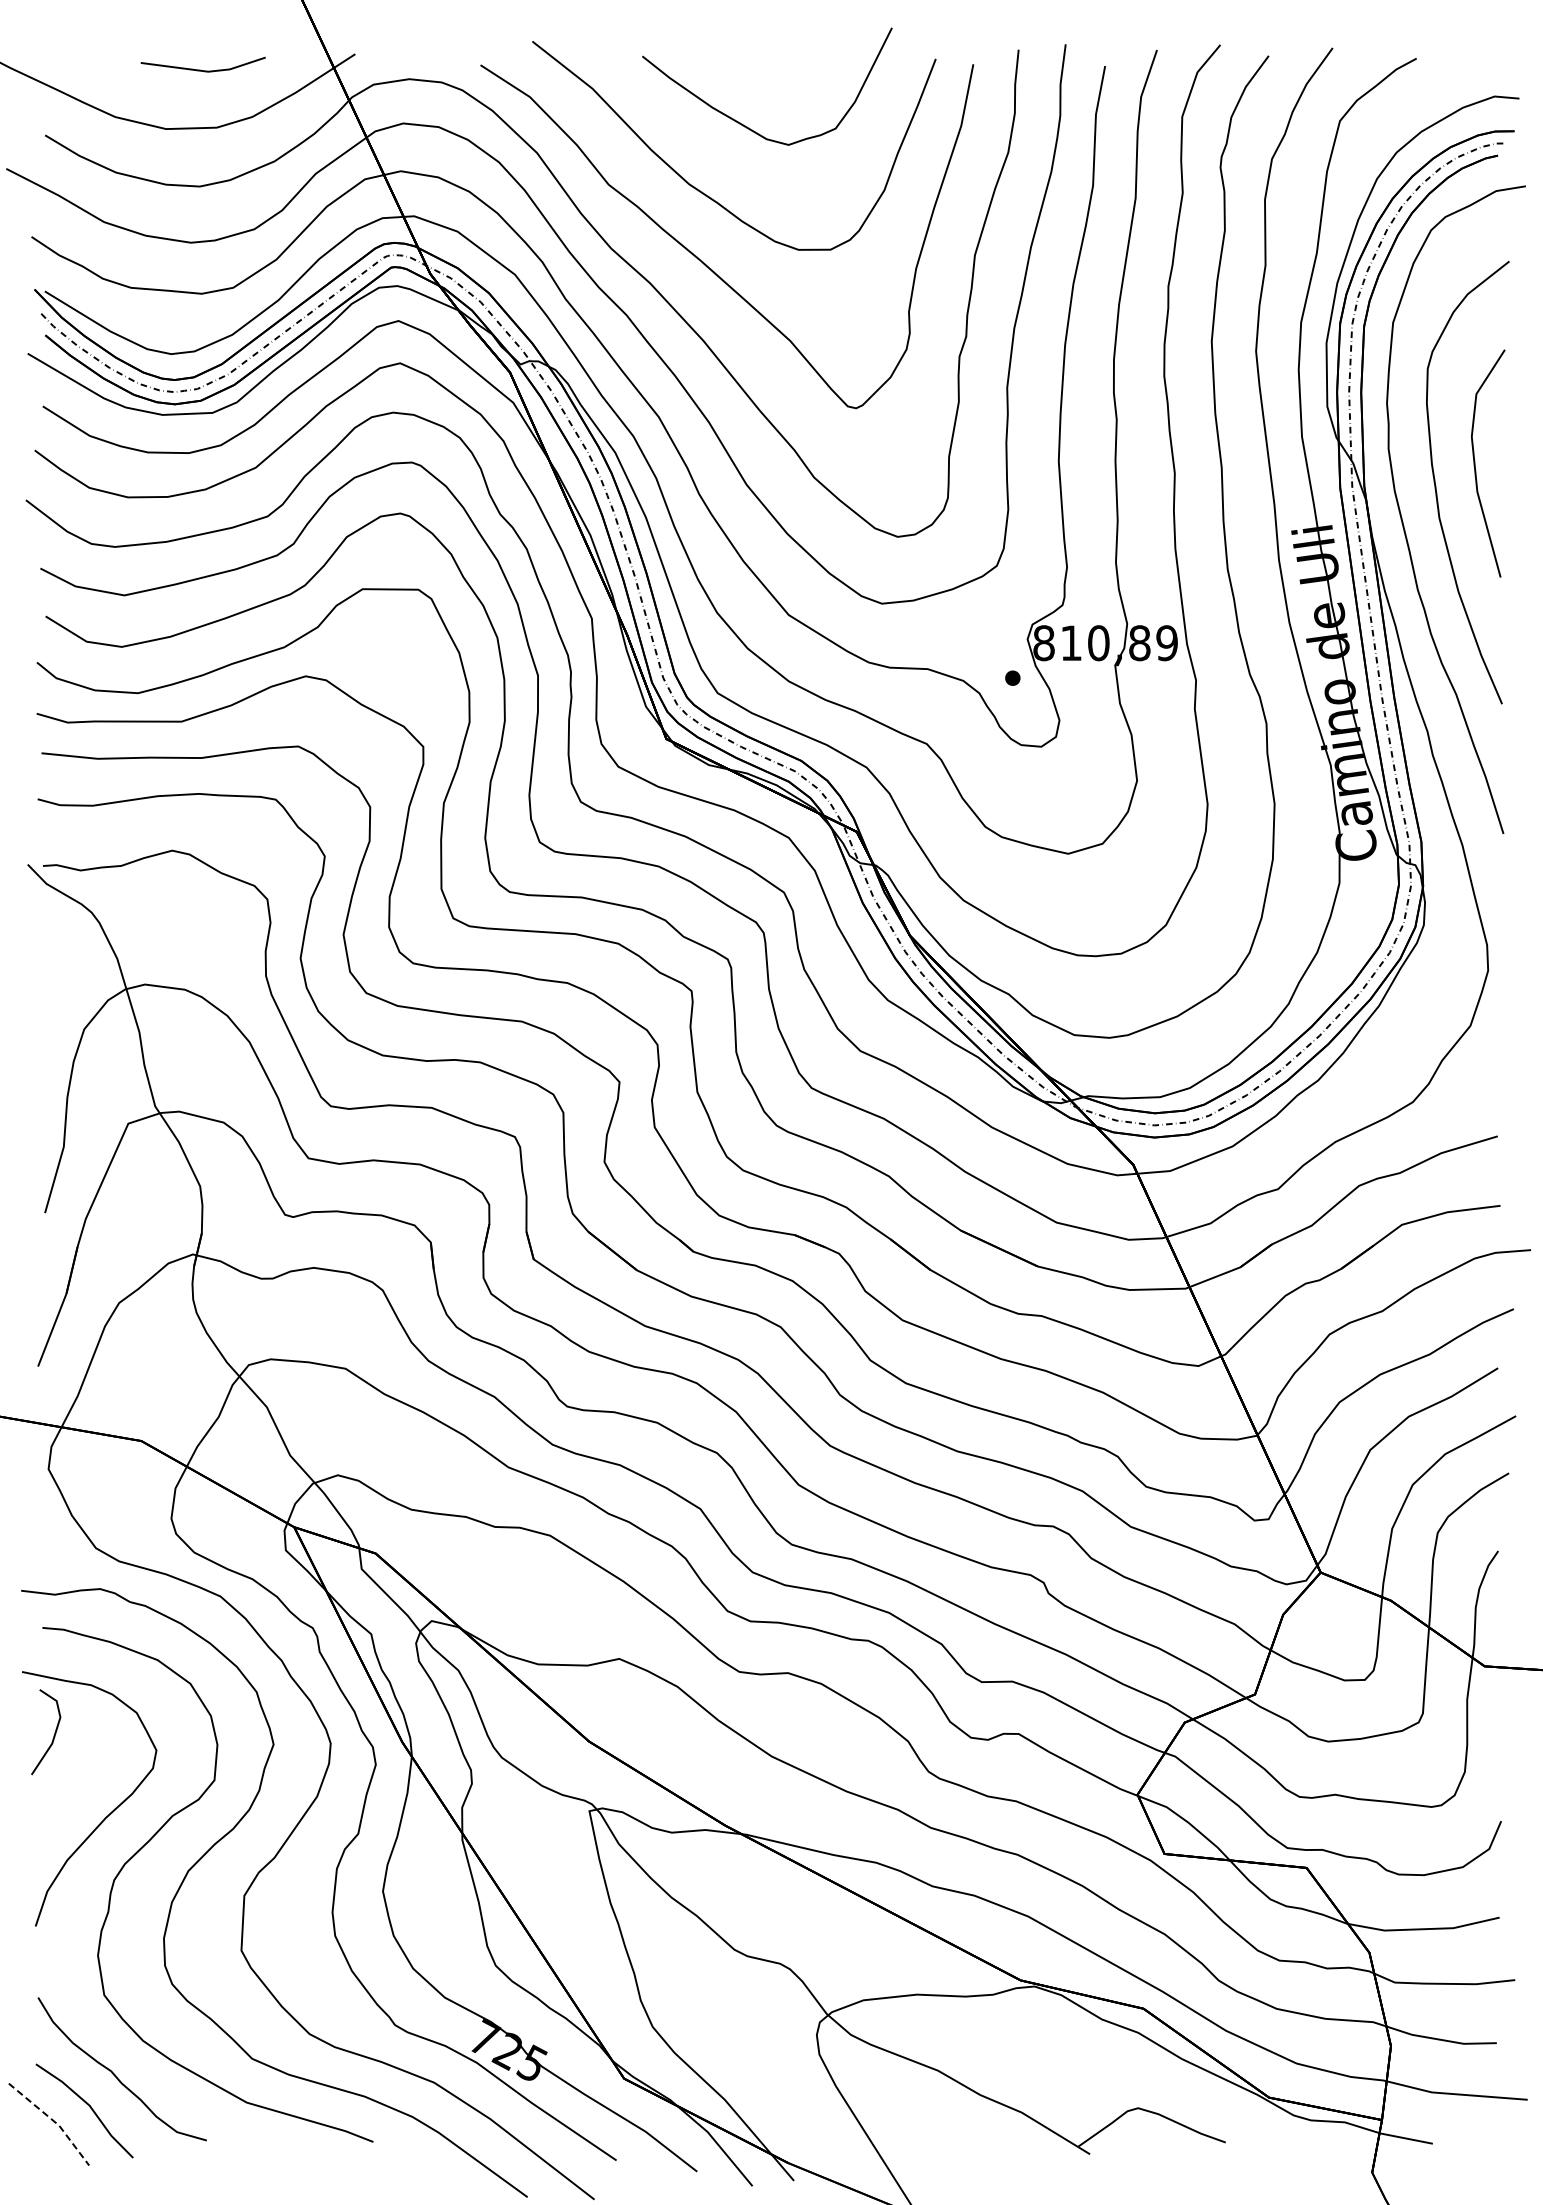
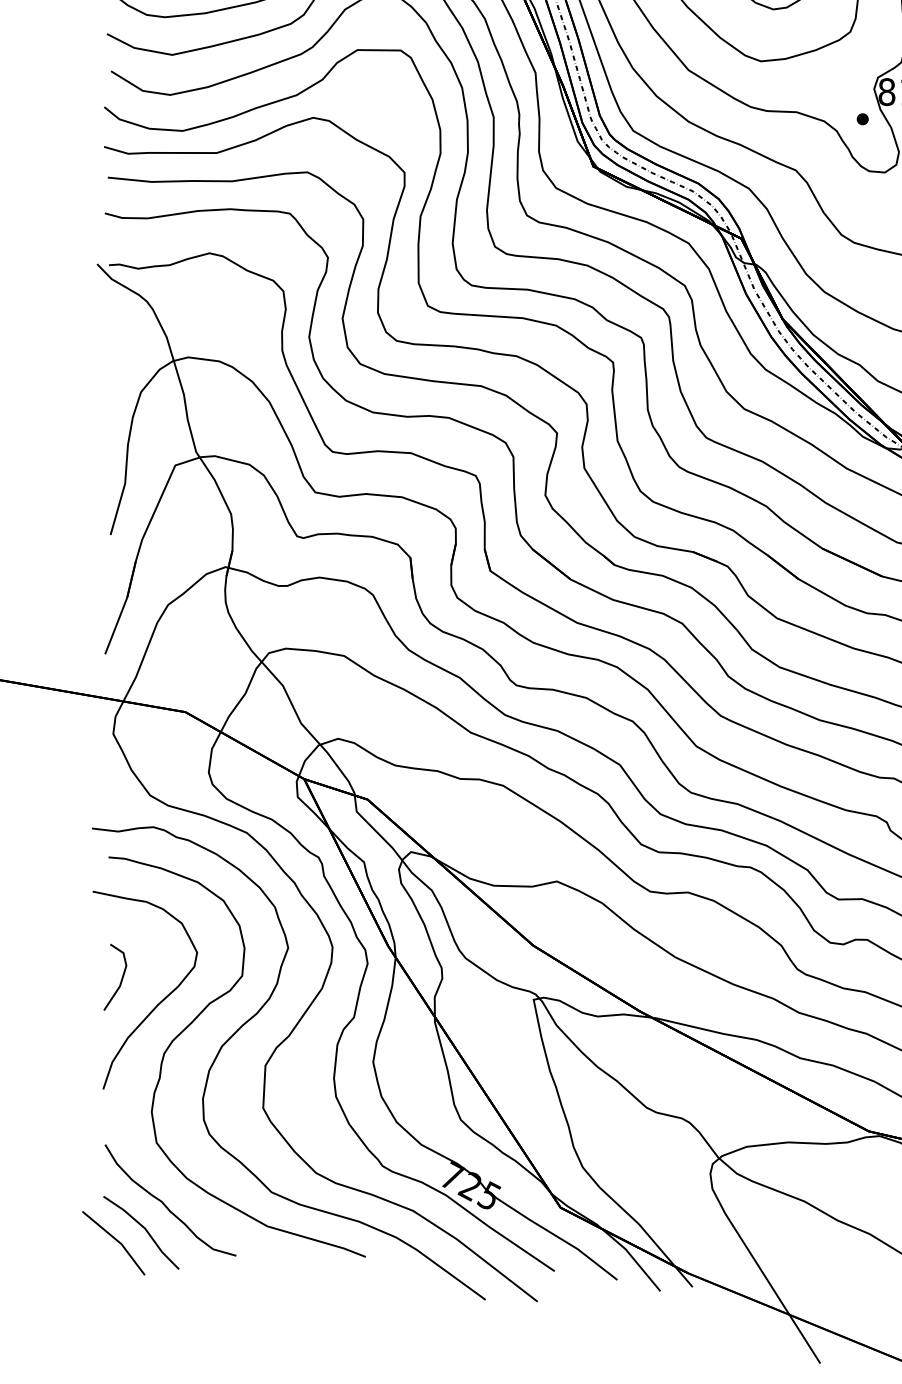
line: (53, 1735) -> (121, 979), moved
line: (53, 2121) -> (117, 1241), dashed -> solid

